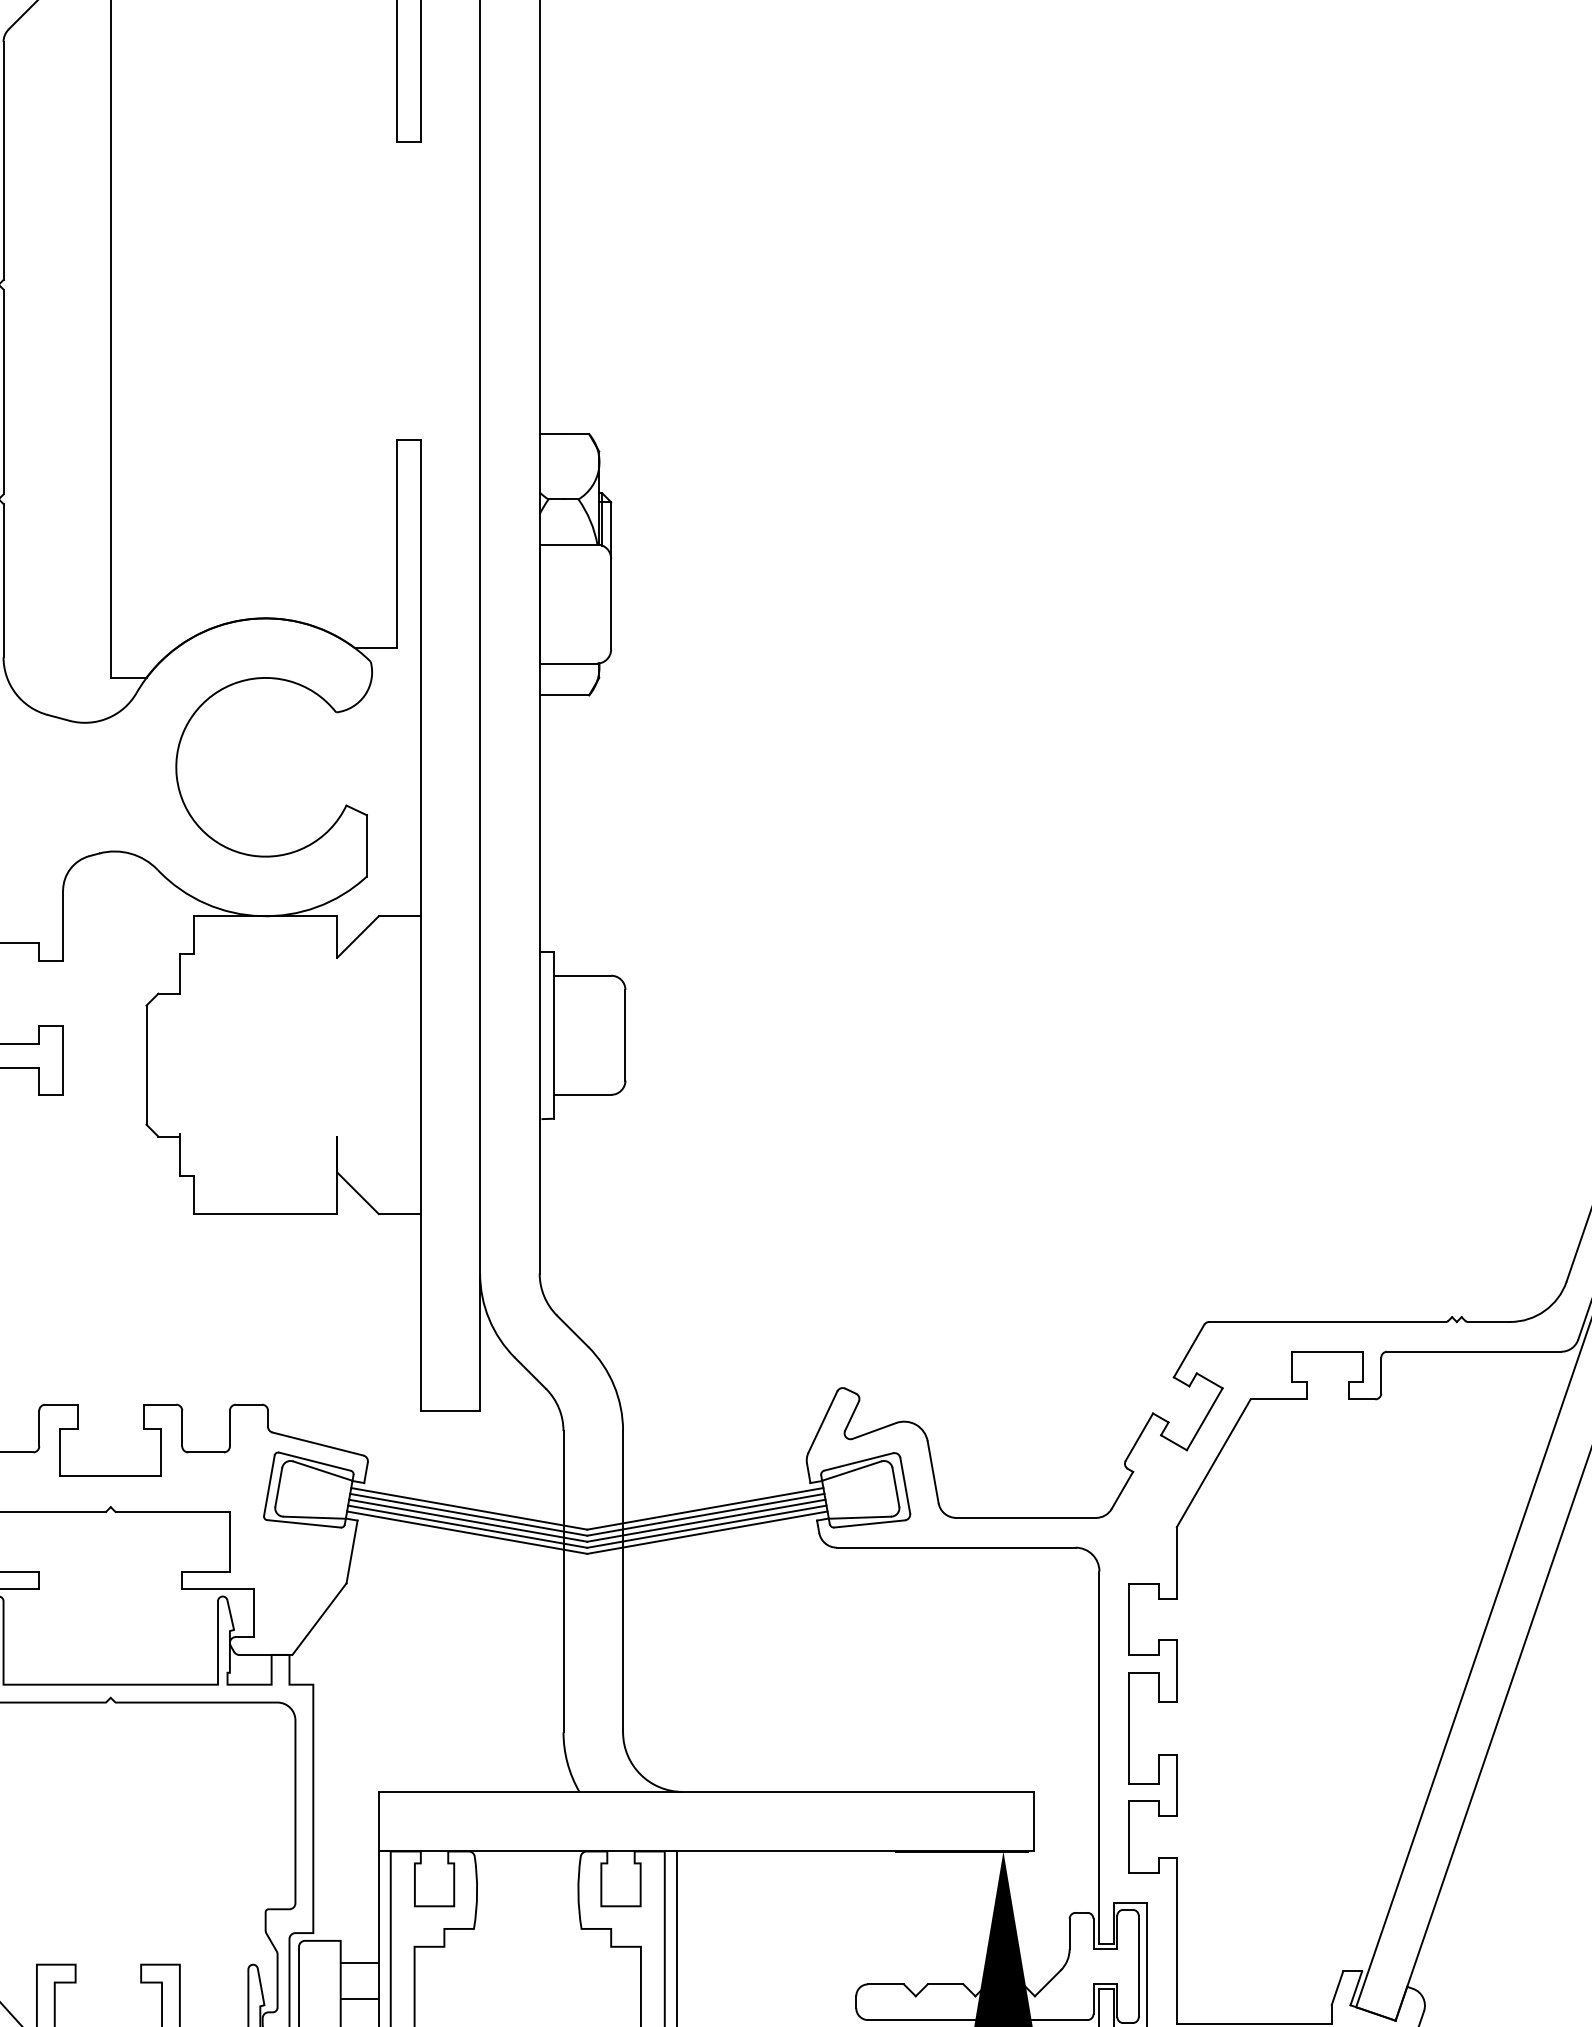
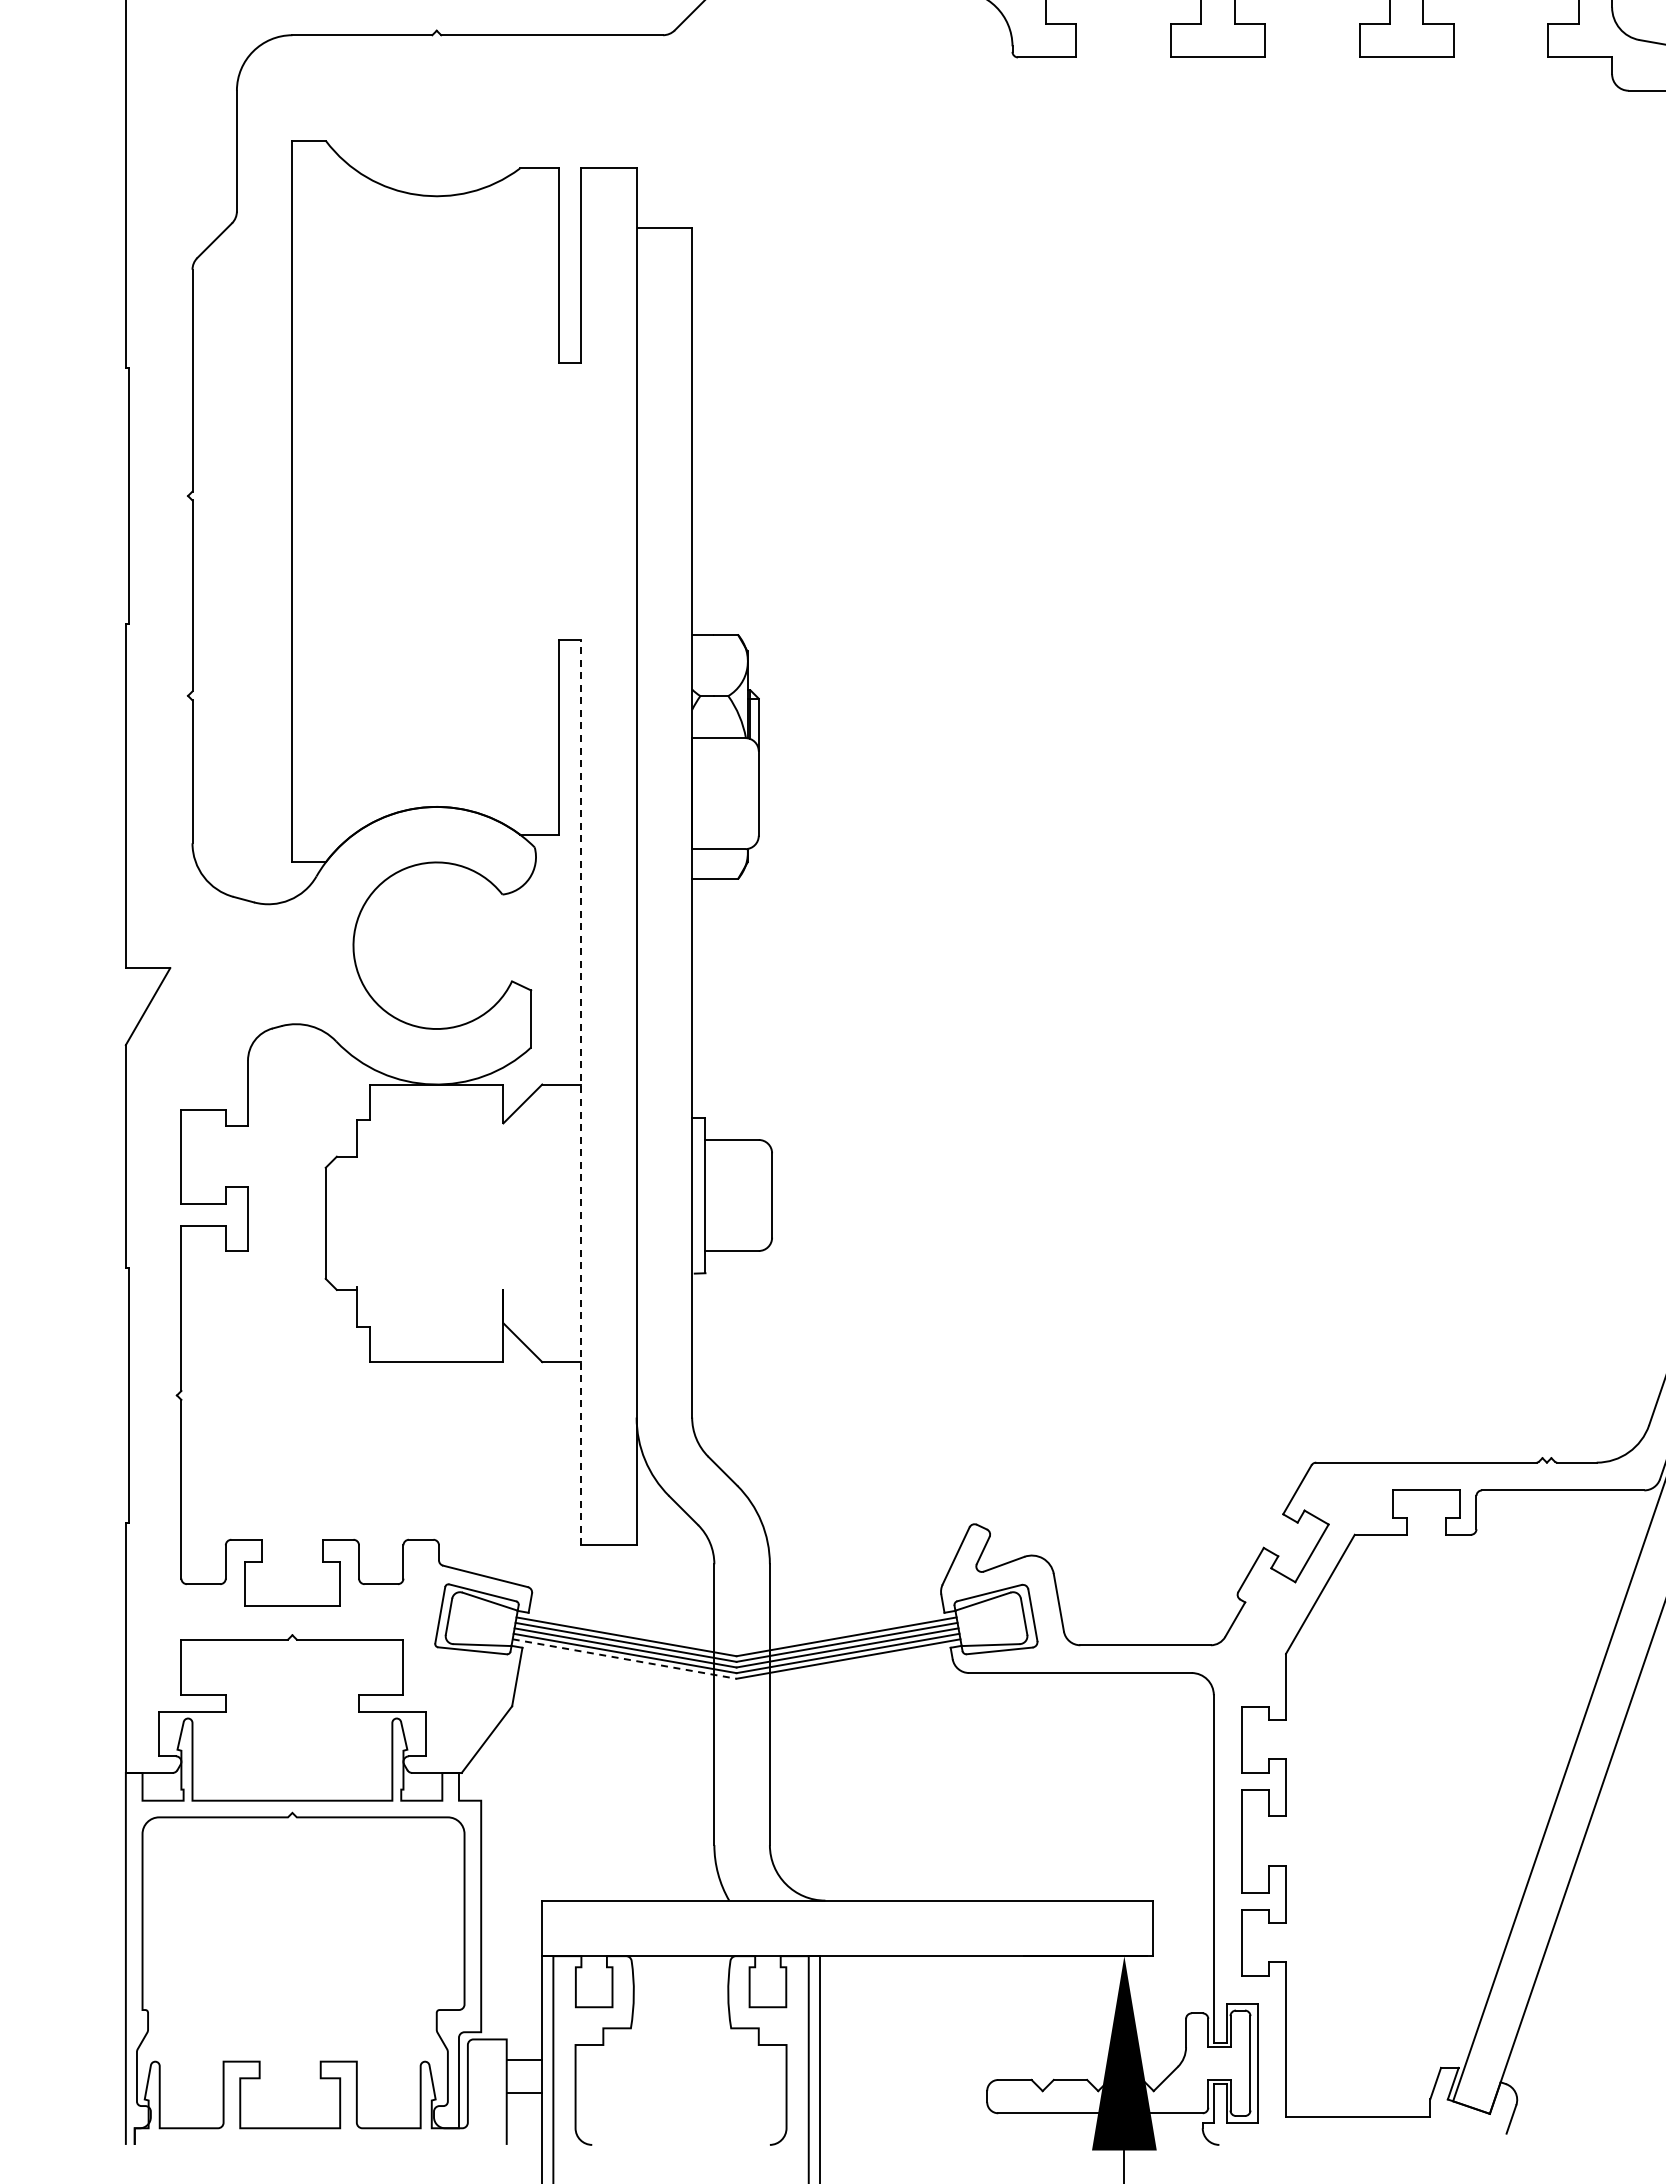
line: (420, 924) -> (581, 1092), solid -> dashed
line: (467, 1533) -> (624, 1659), solid -> dashed

